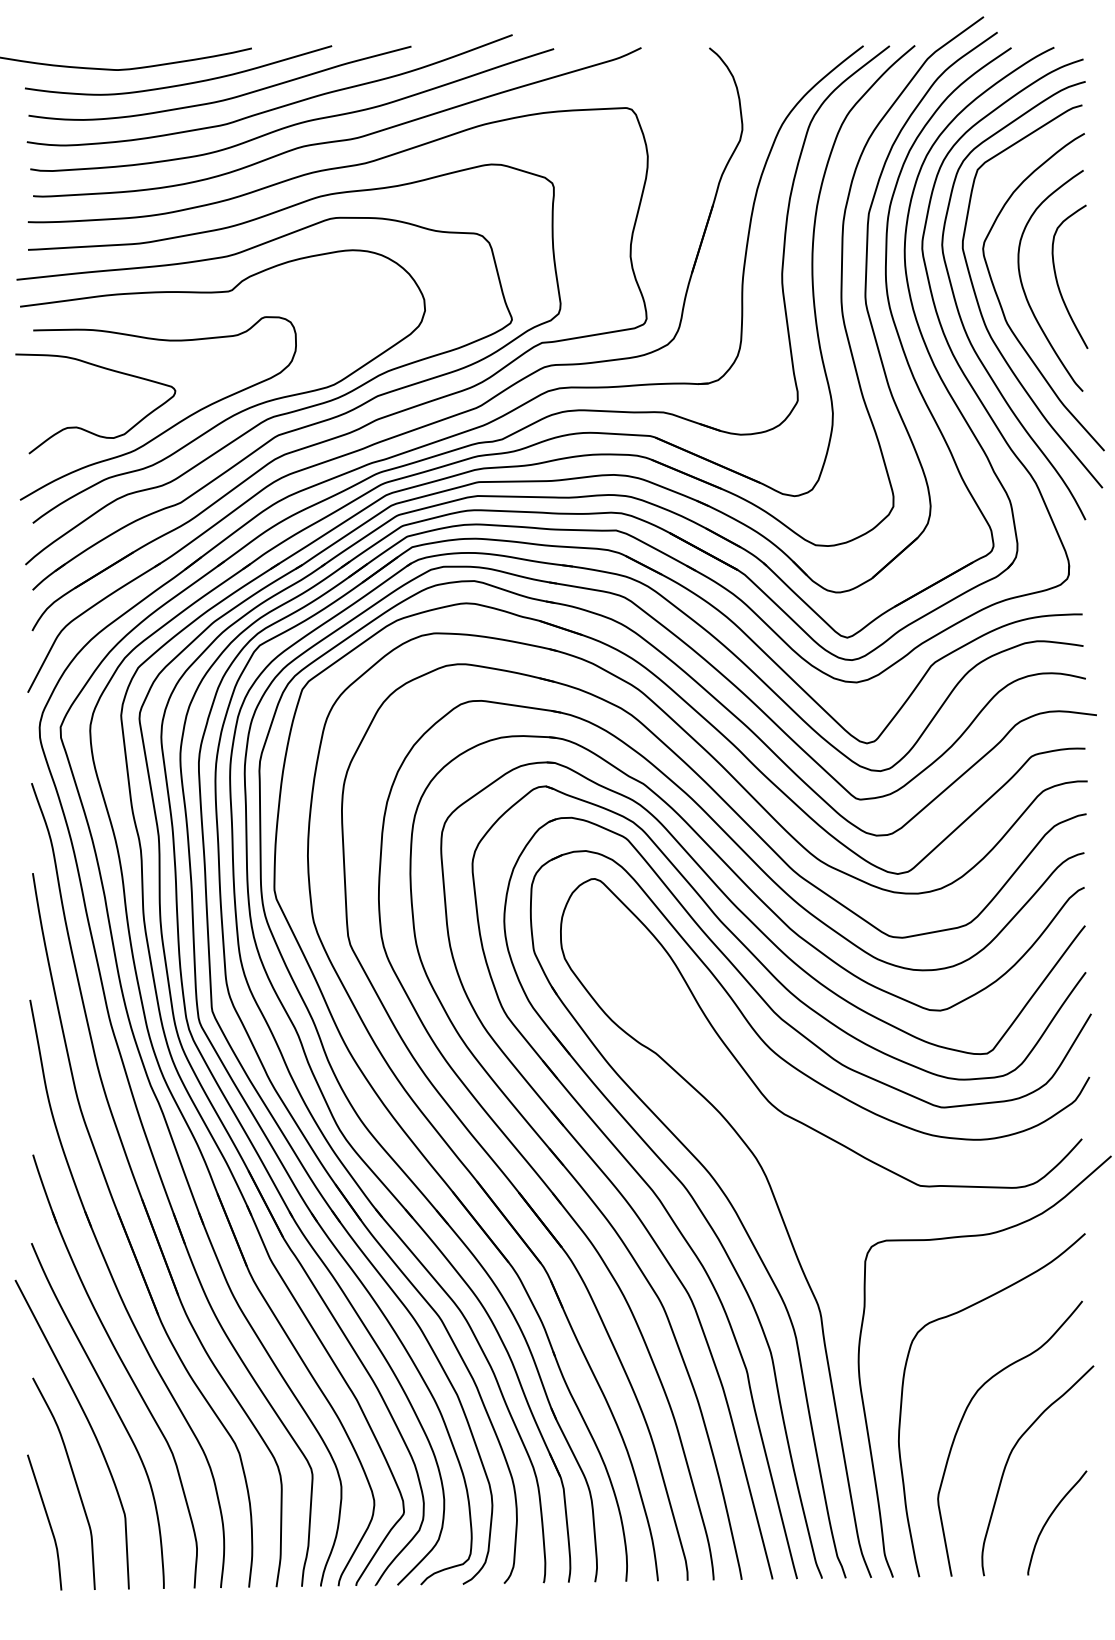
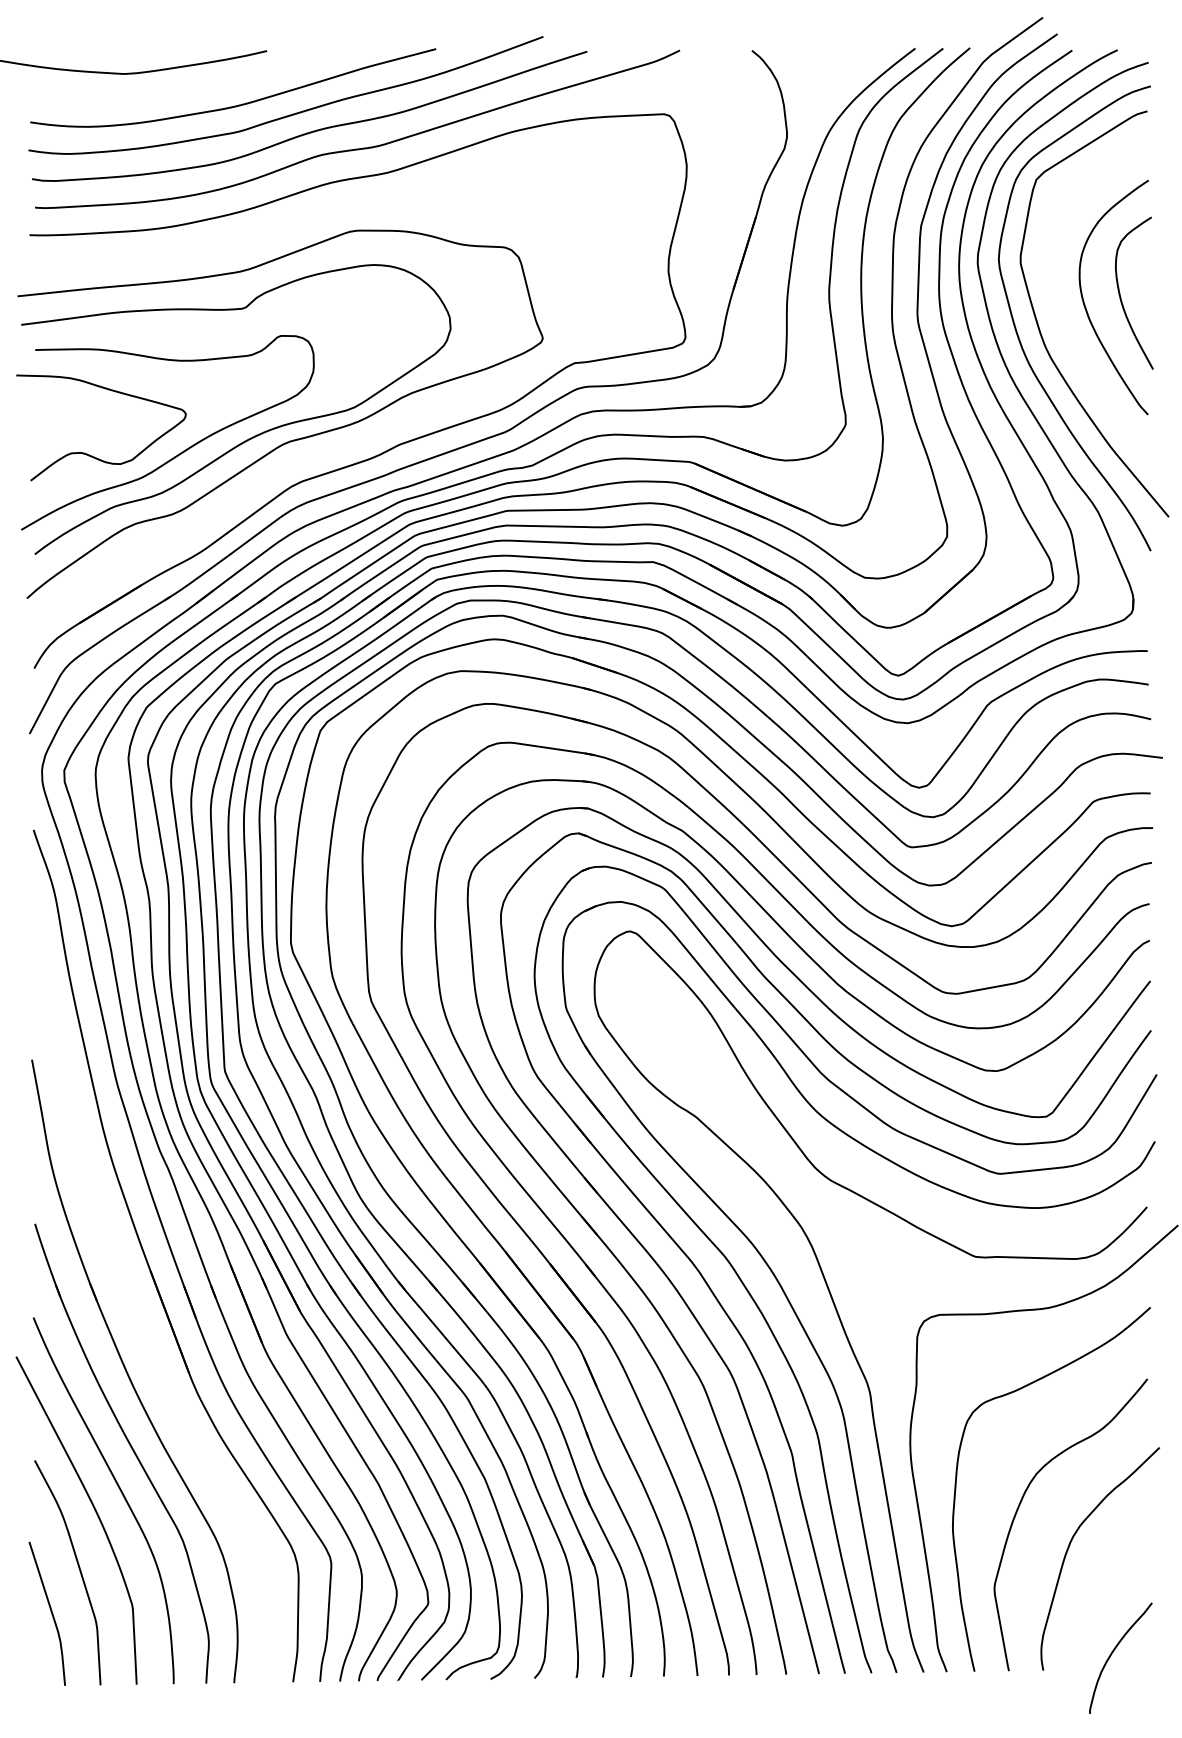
curve: (182, 83) -> (193, 88), removed
curve: (1002, 306) -> (1062, 324), removed
part: (309, 424) -> (328, 449), removed
part: (127, 1234) -> (135, 1308), removed
curve: (1051, 1516) -> (1114, 1651), moved

